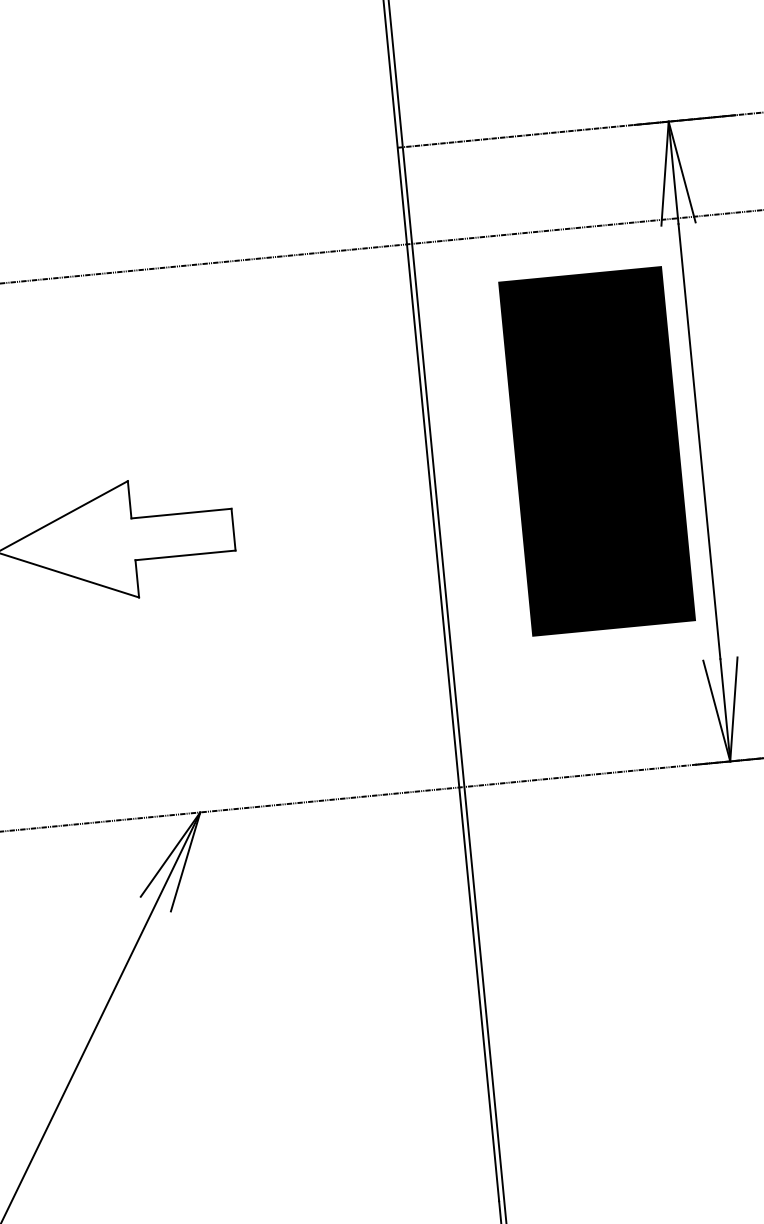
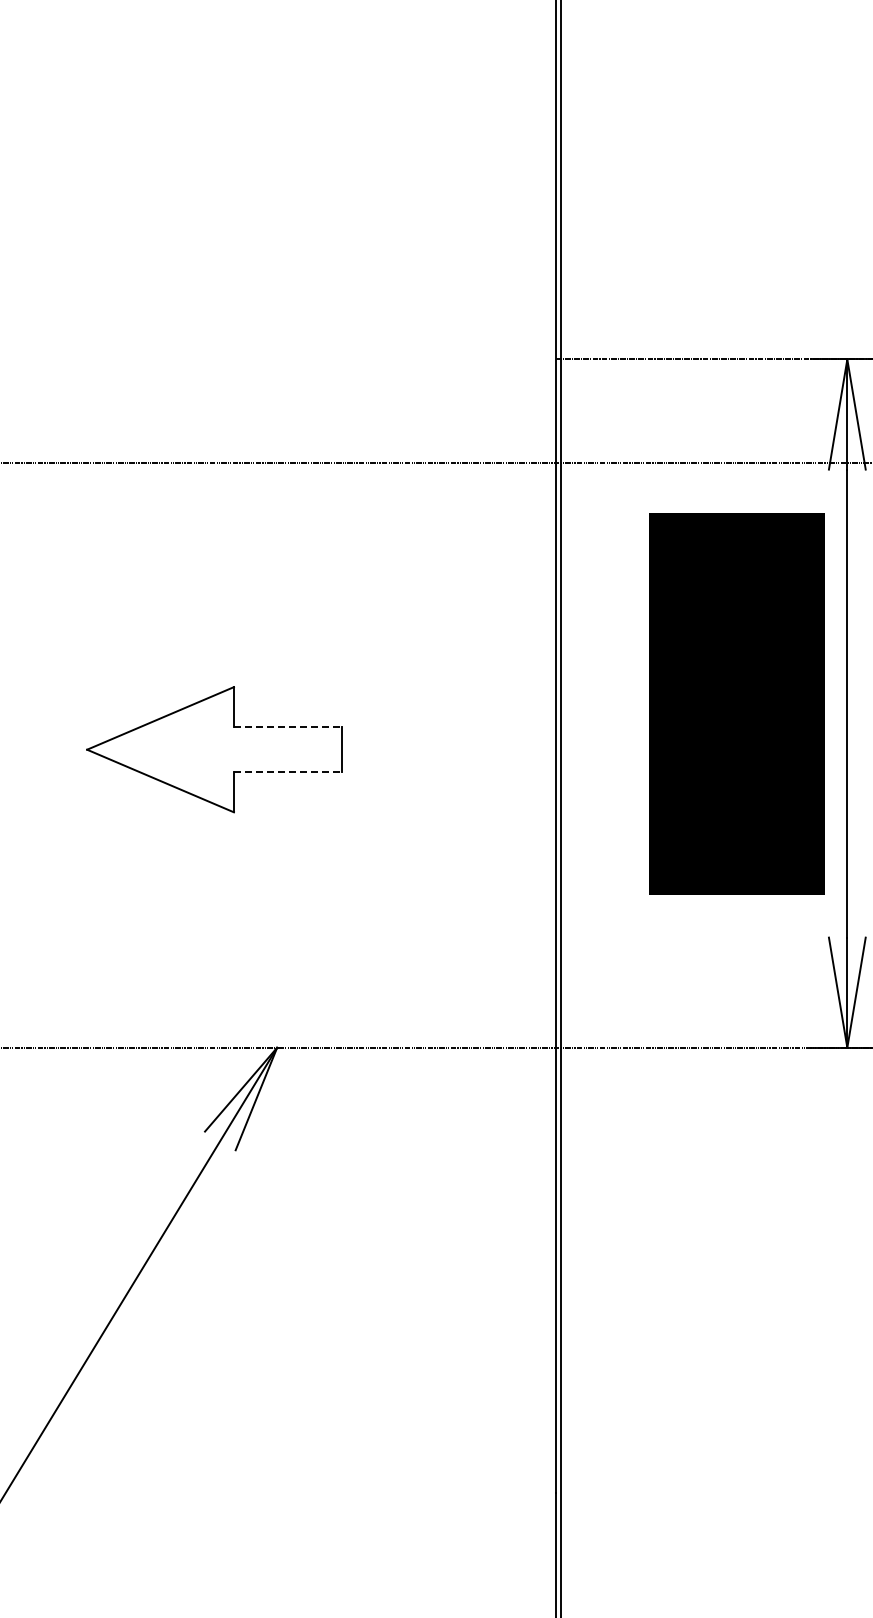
line: (181, 513) -> (287, 727), solid -> dashed
line: (185, 555) -> (287, 772), solid -> dashed

